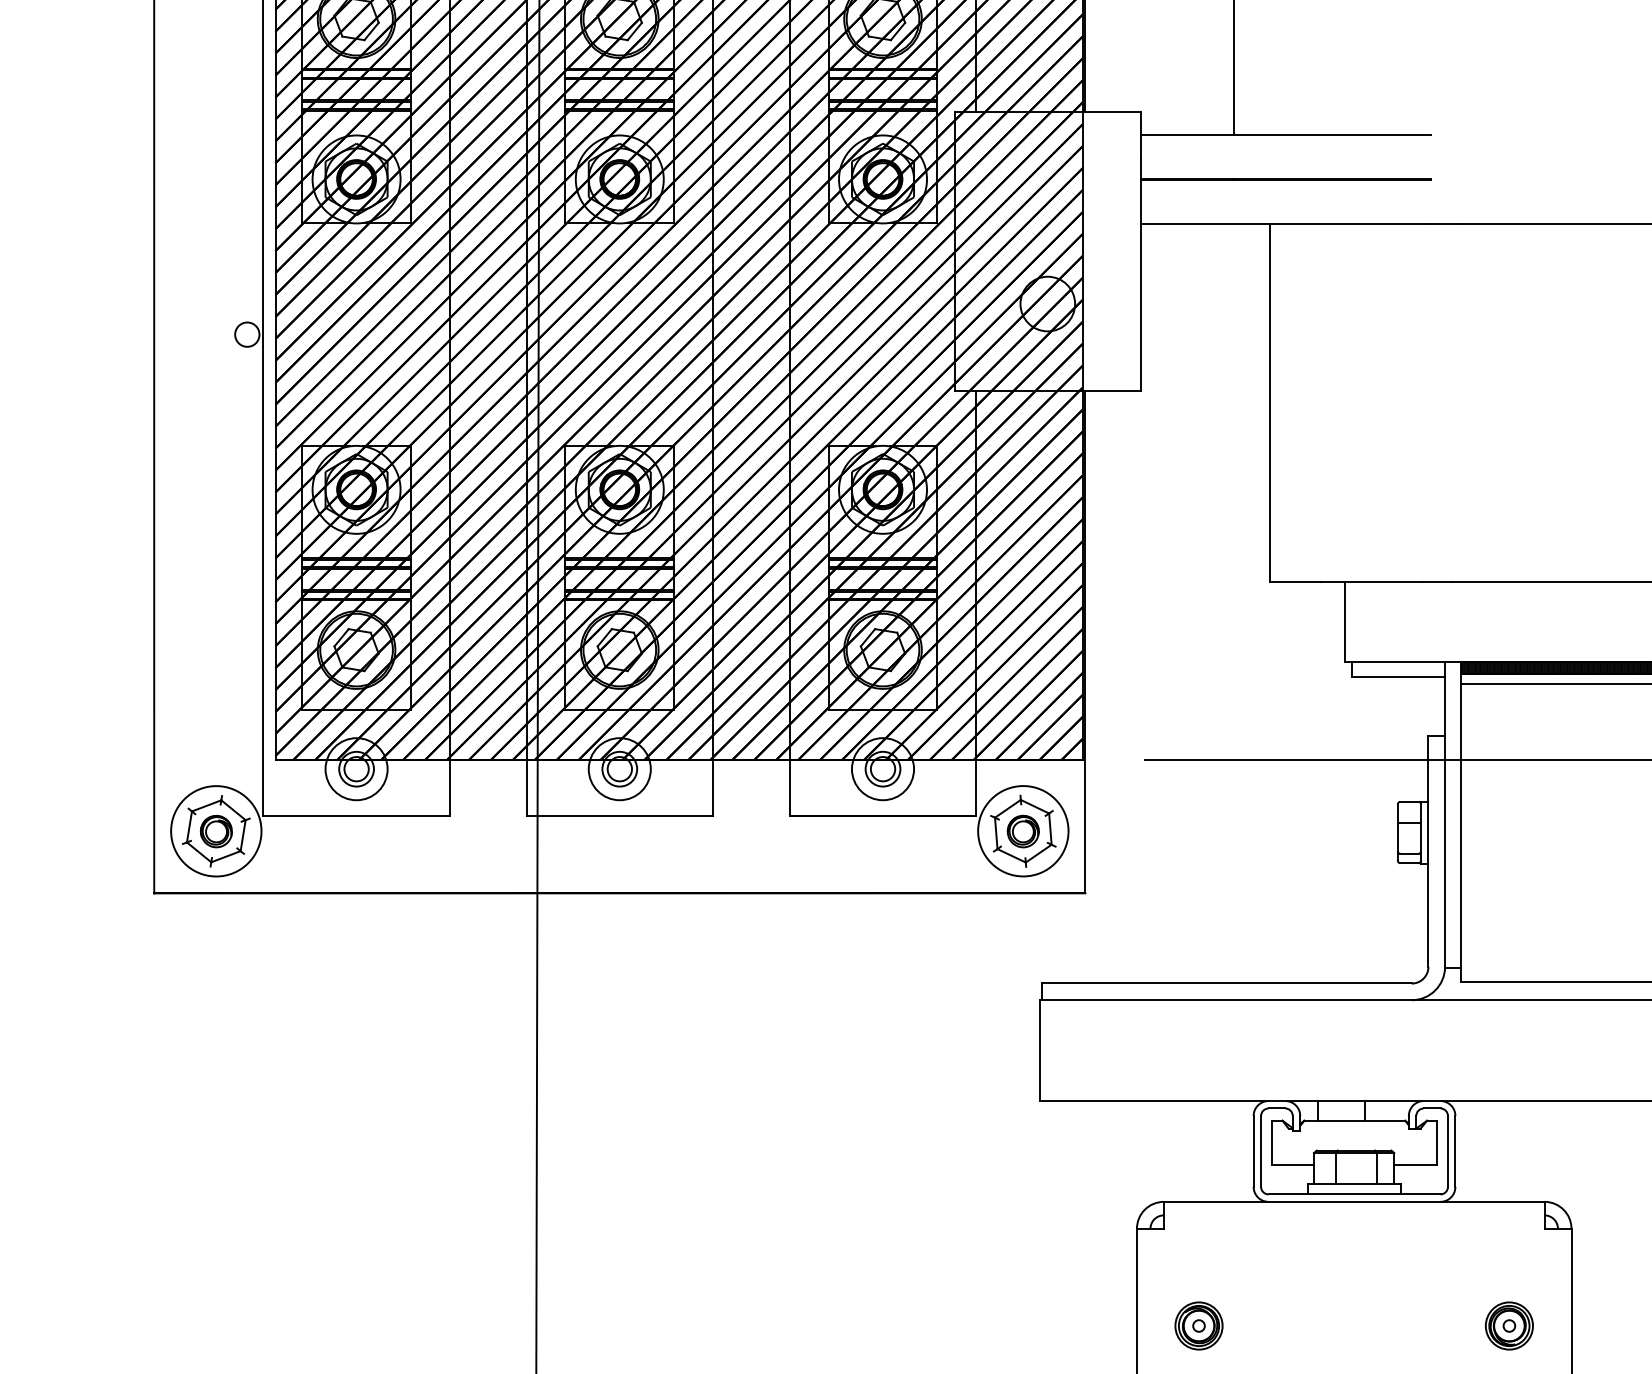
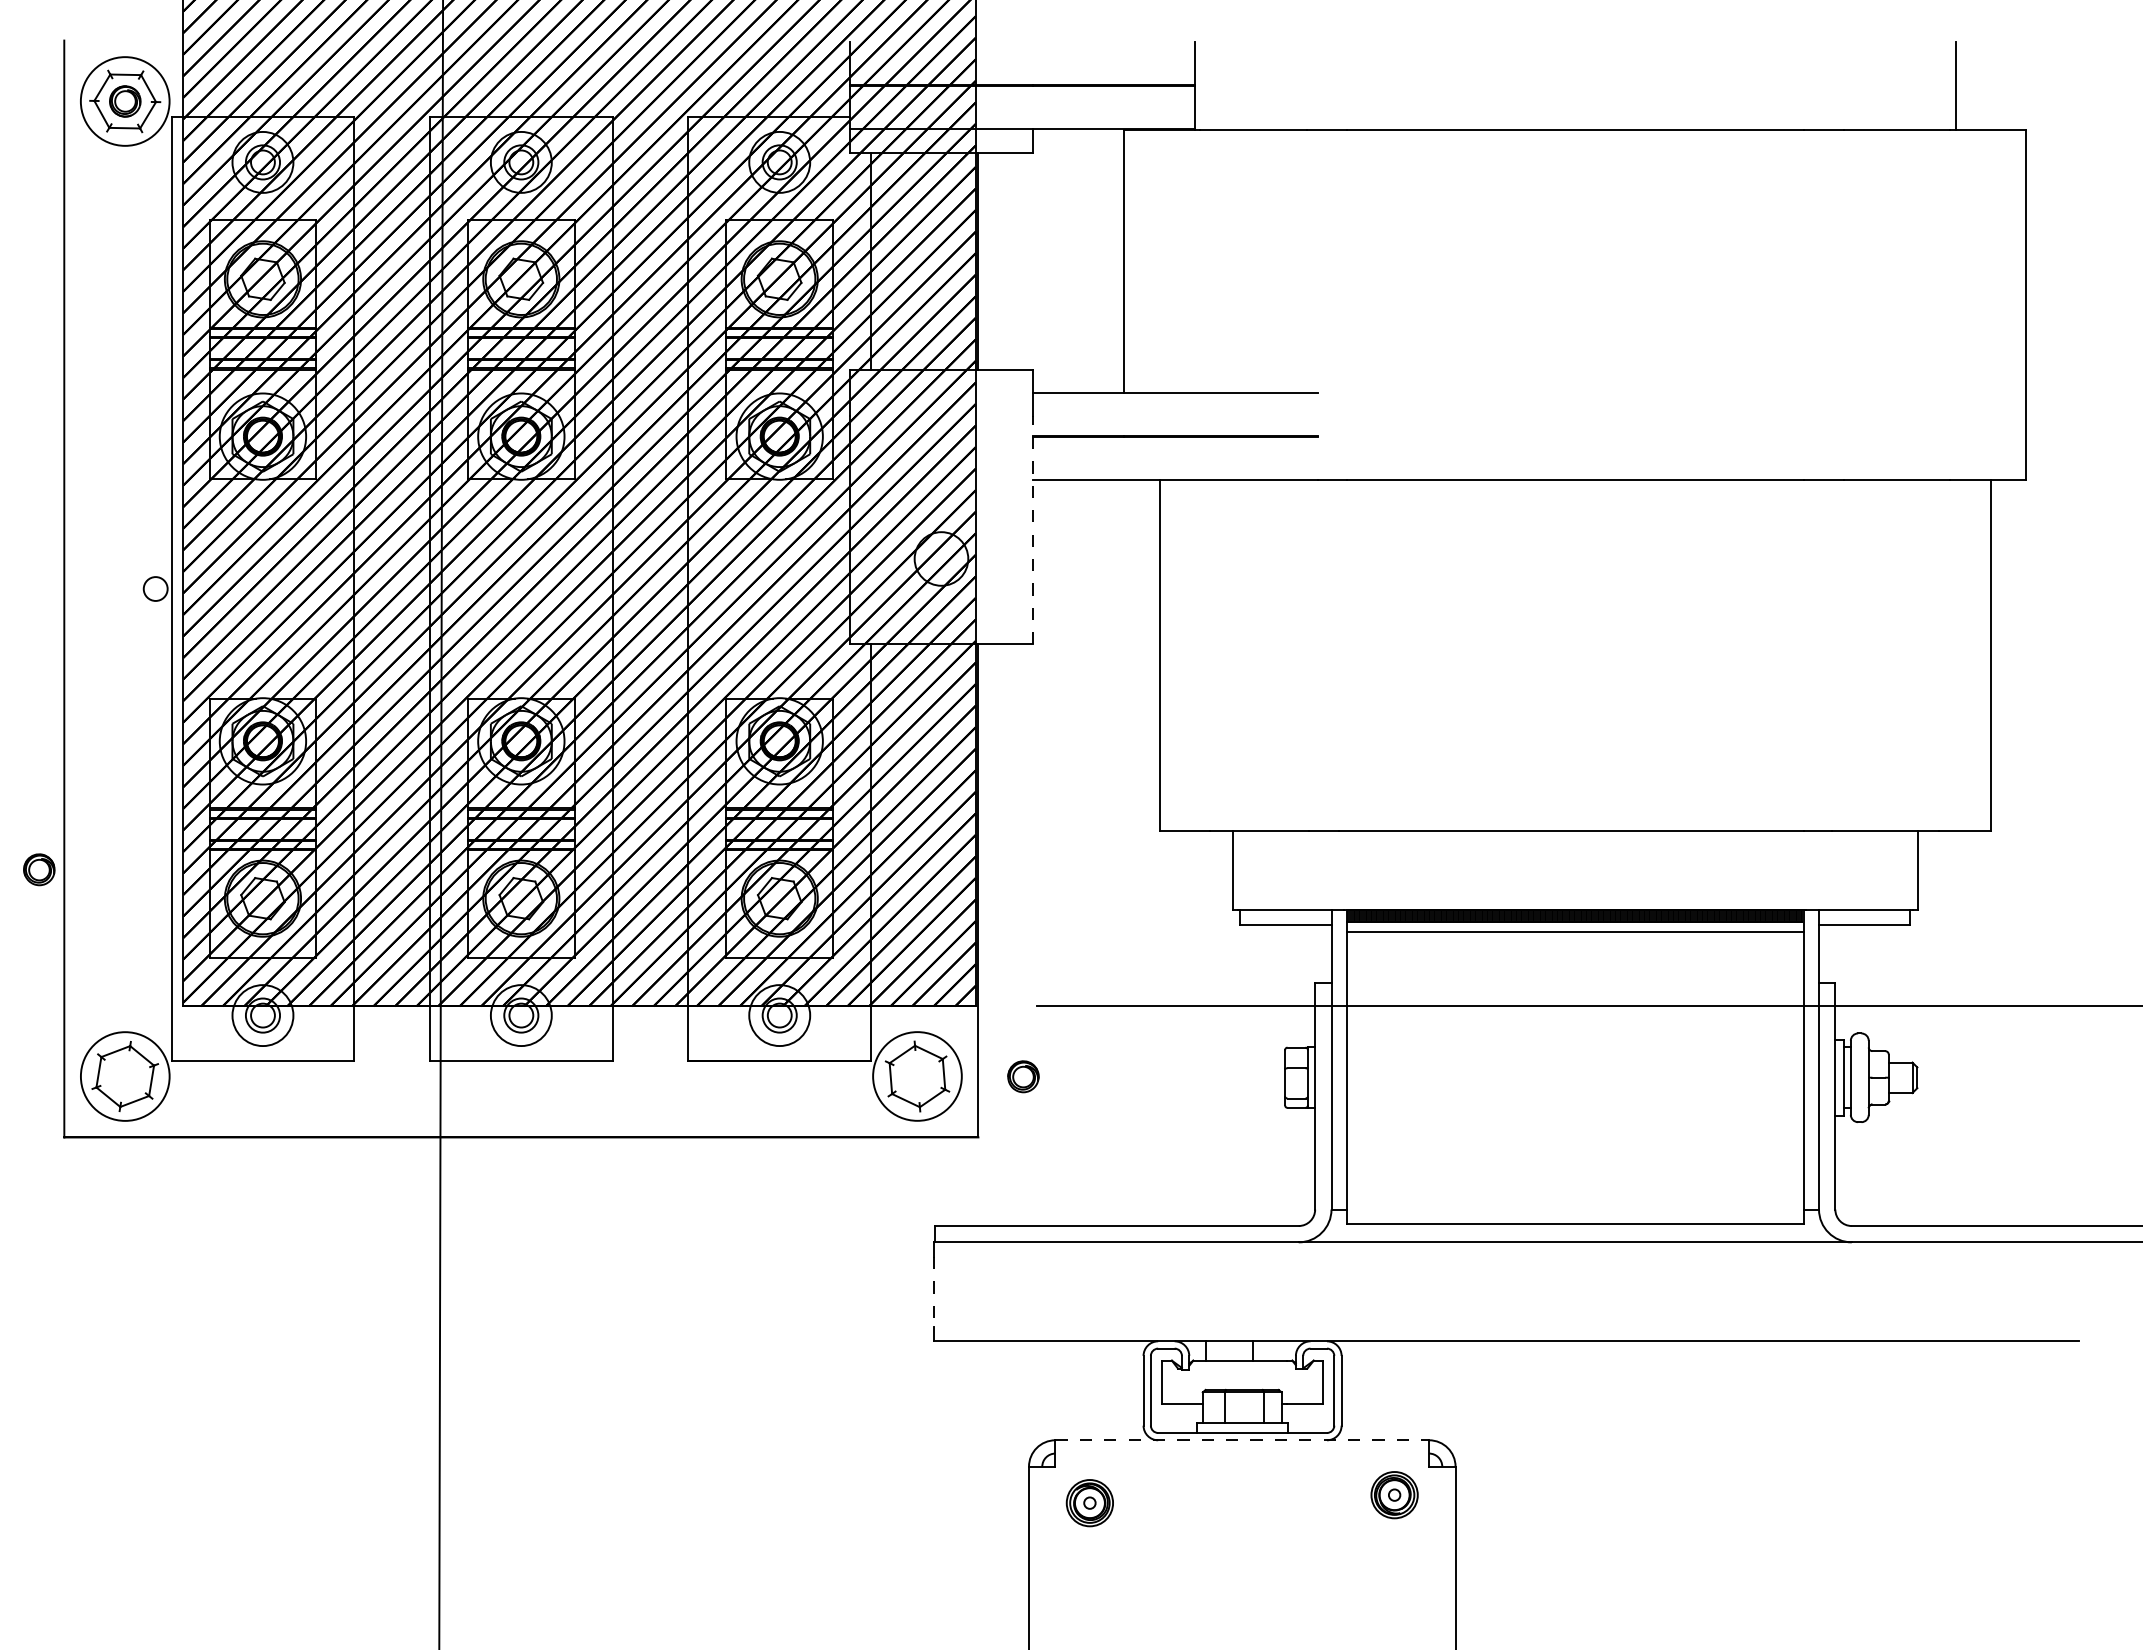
line: (1140, 275) -> (1032, 530), solid -> dashed
part: (216, 831) -> (39, 869), moved
part: (1023, 831) -> (1023, 1076), moved
line: (1040, 1050) -> (934, 1291), solid -> dashed
line: (1354, 1202) -> (1242, 1440), solid -> dashed
part: (1198, 1326) -> (1089, 1503), moved
part: (1509, 1326) -> (1394, 1495), moved

